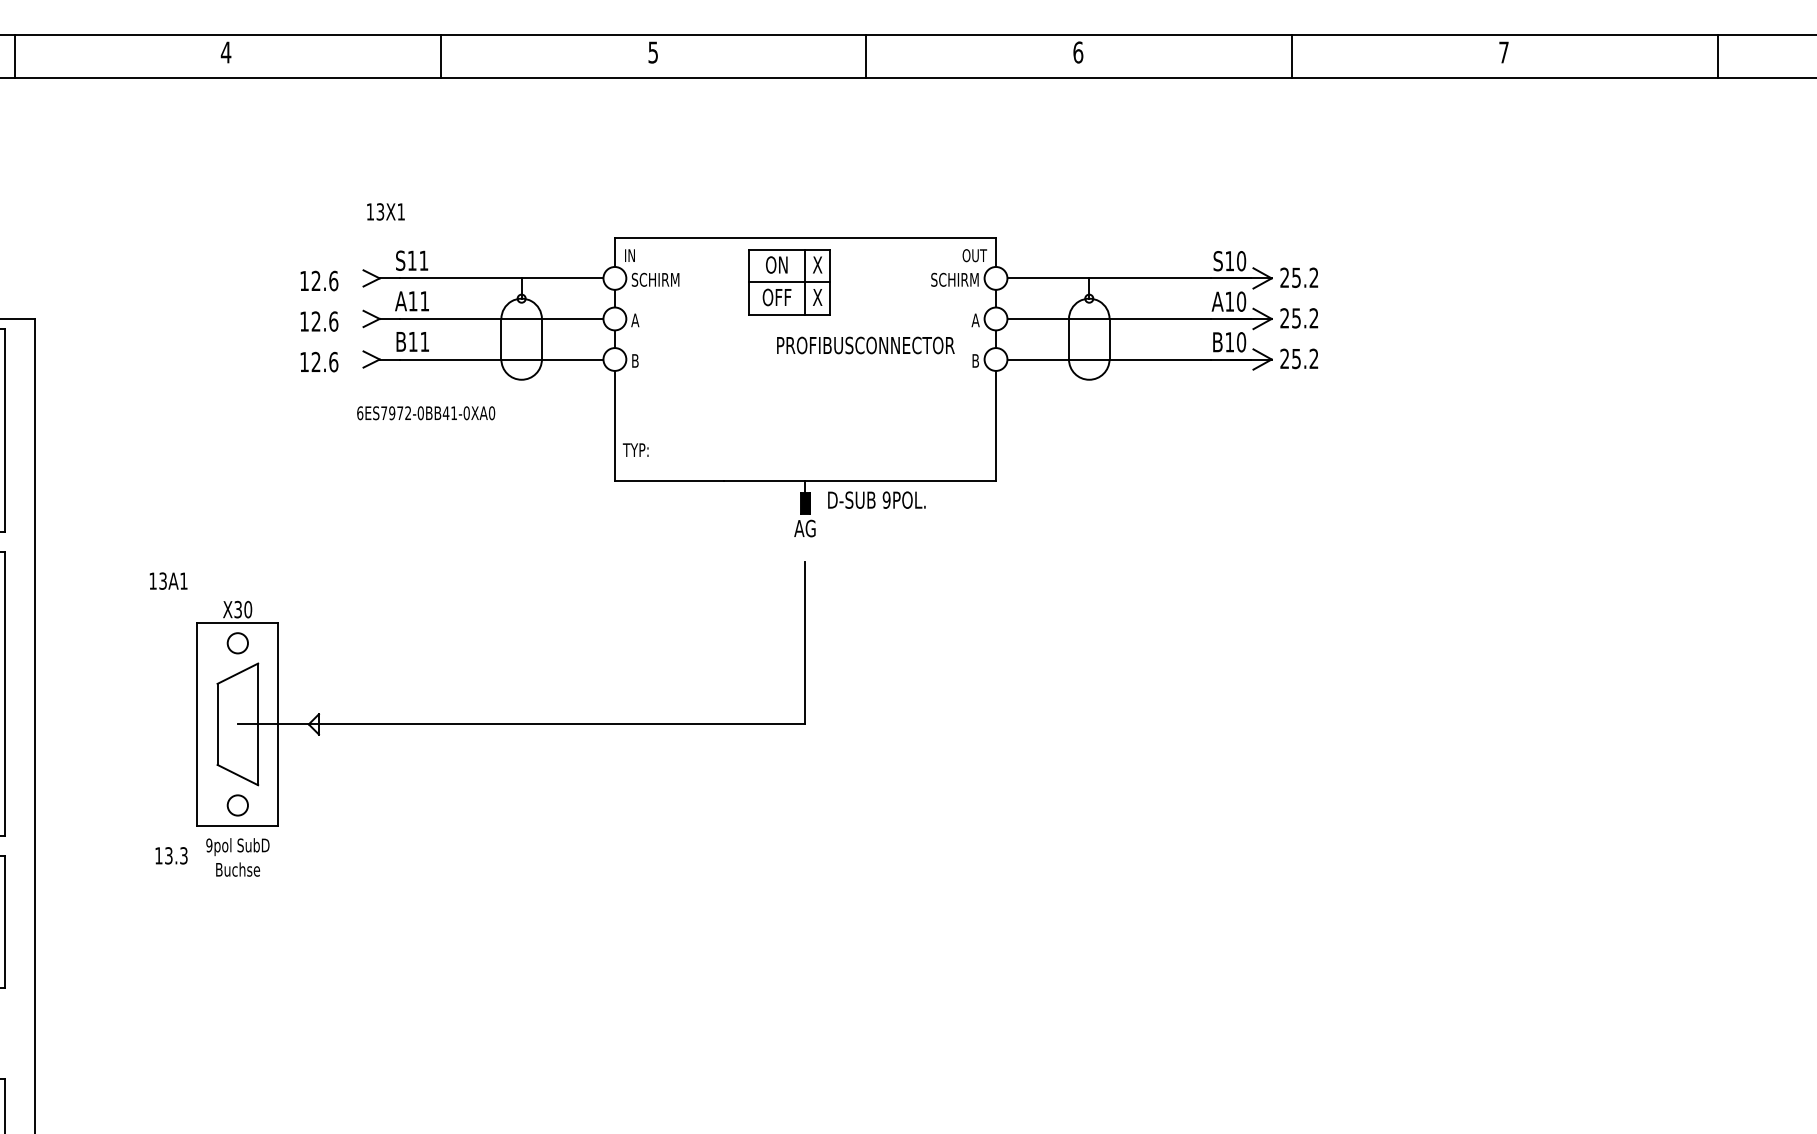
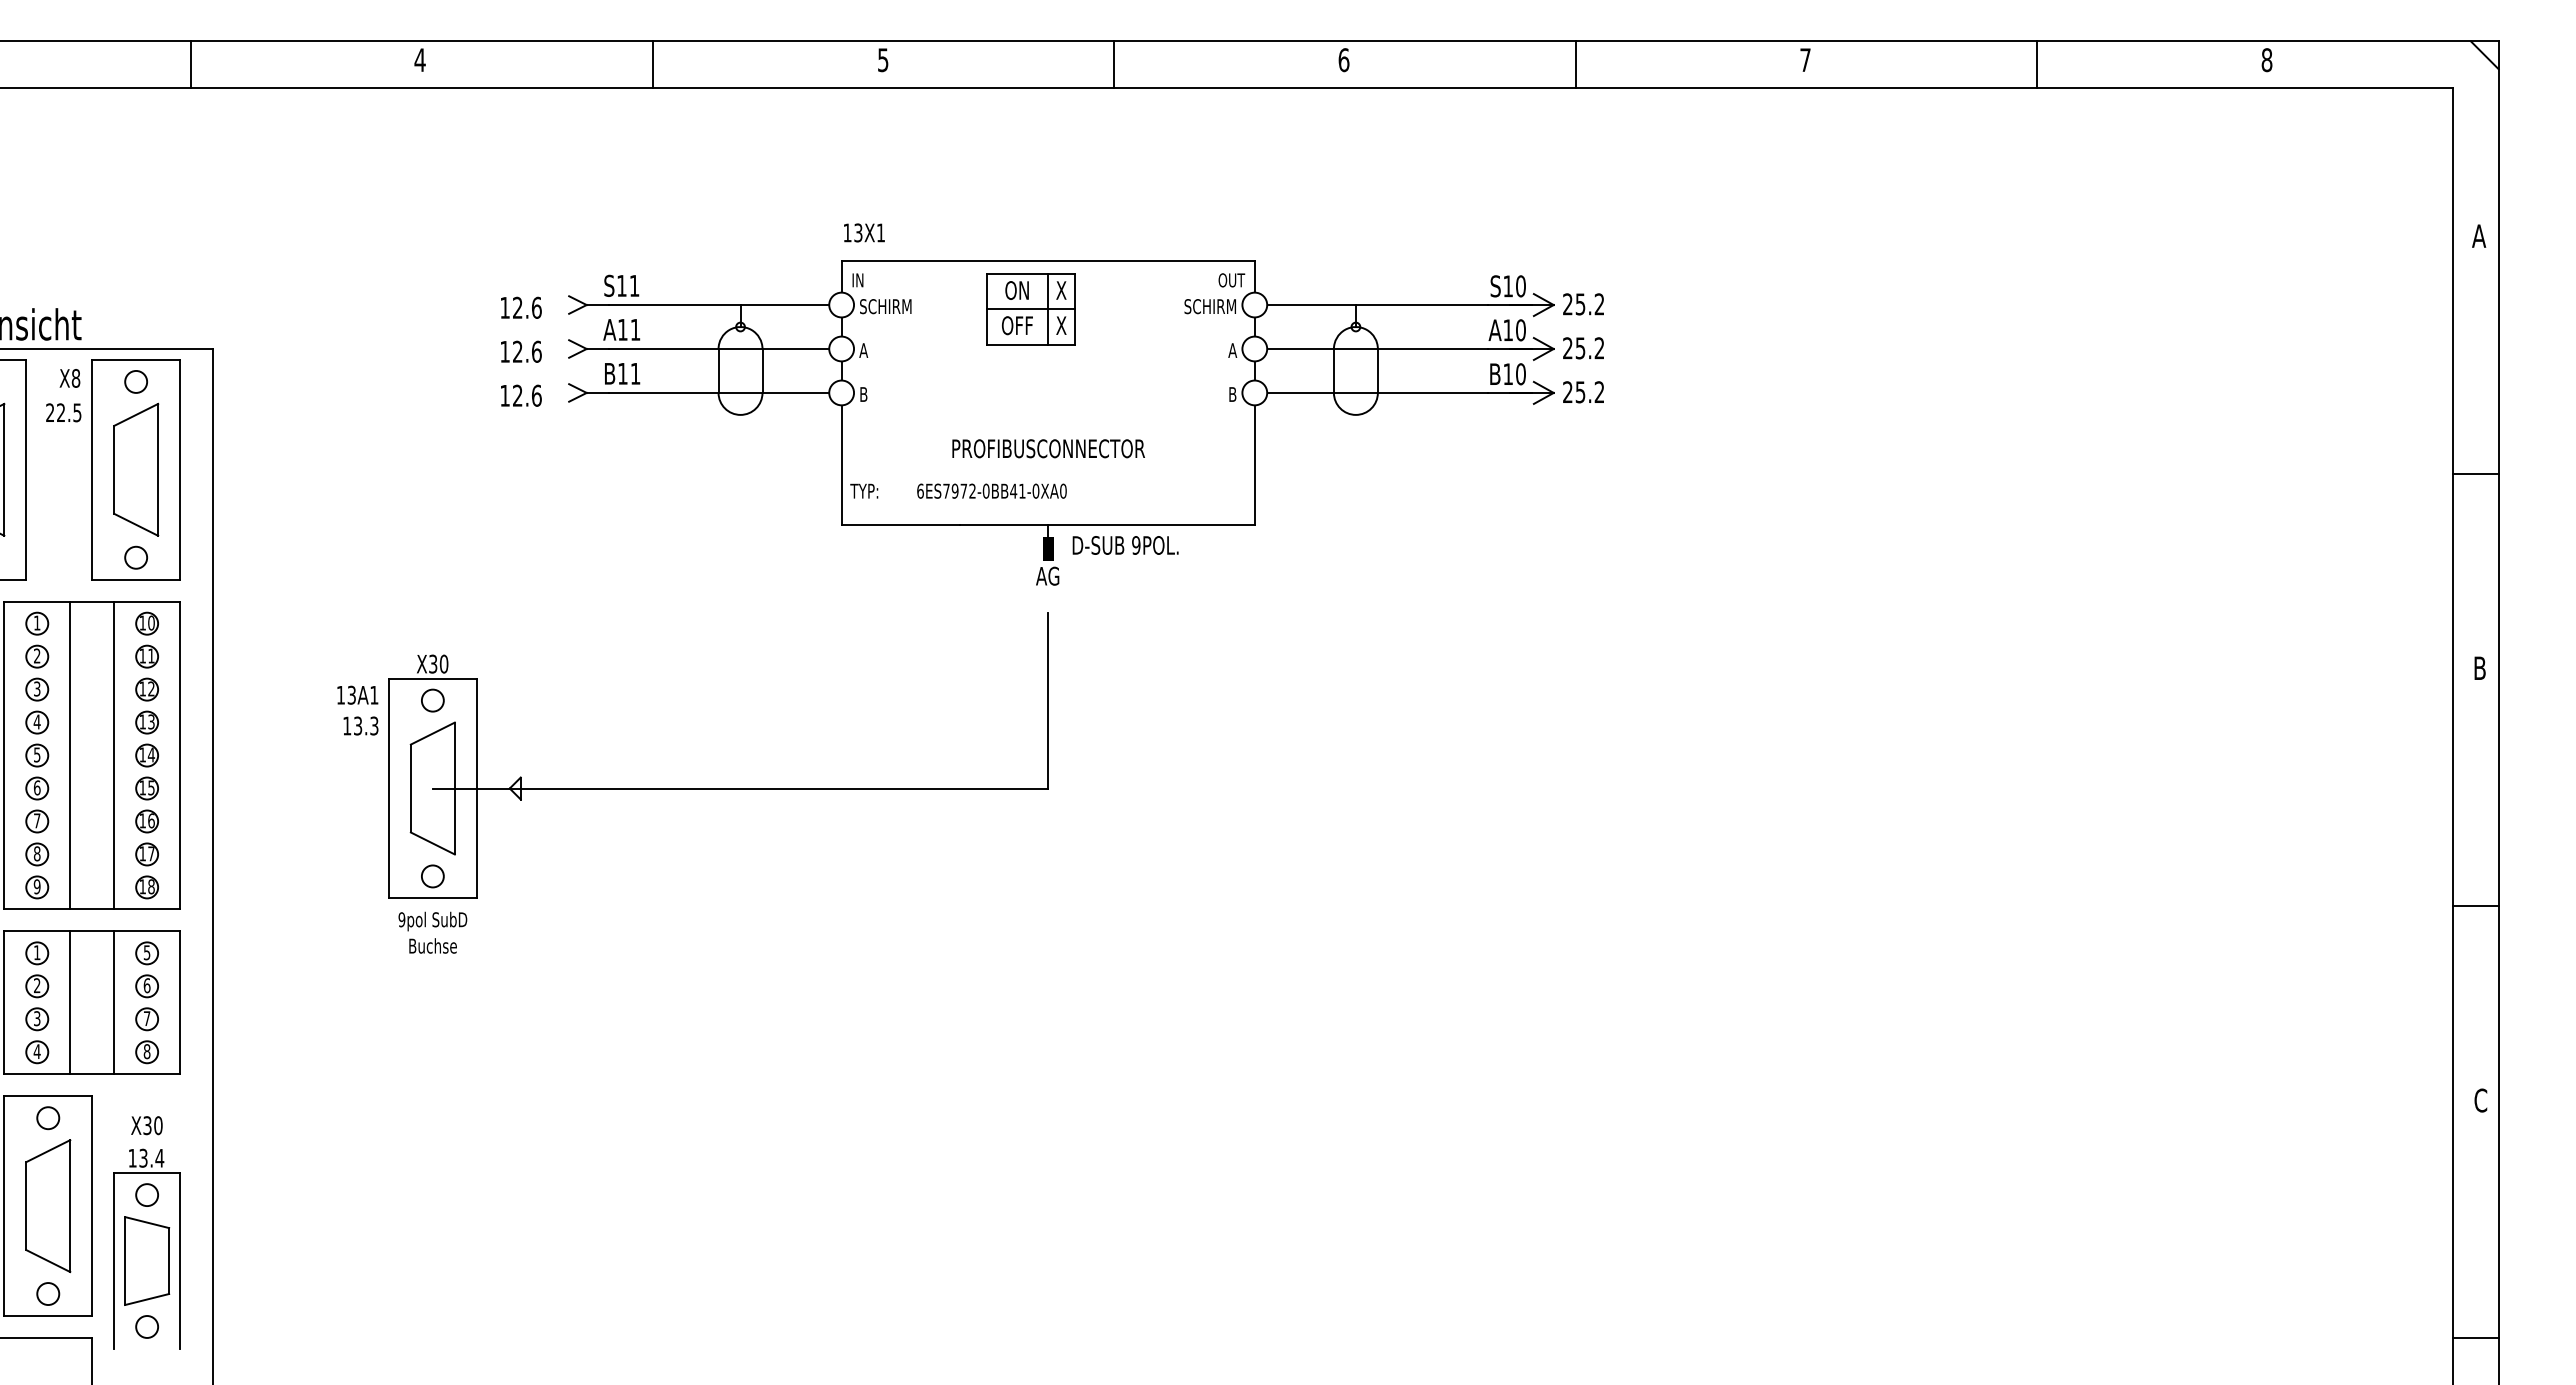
text: (386, 211) -> (864, 232), moved
text: (865, 345) -> (1048, 448), moved
text: (425, 412) -> (991, 490), moved
text: (168, 580) -> (357, 694), moved
text: (171, 855) -> (360, 725), moved

